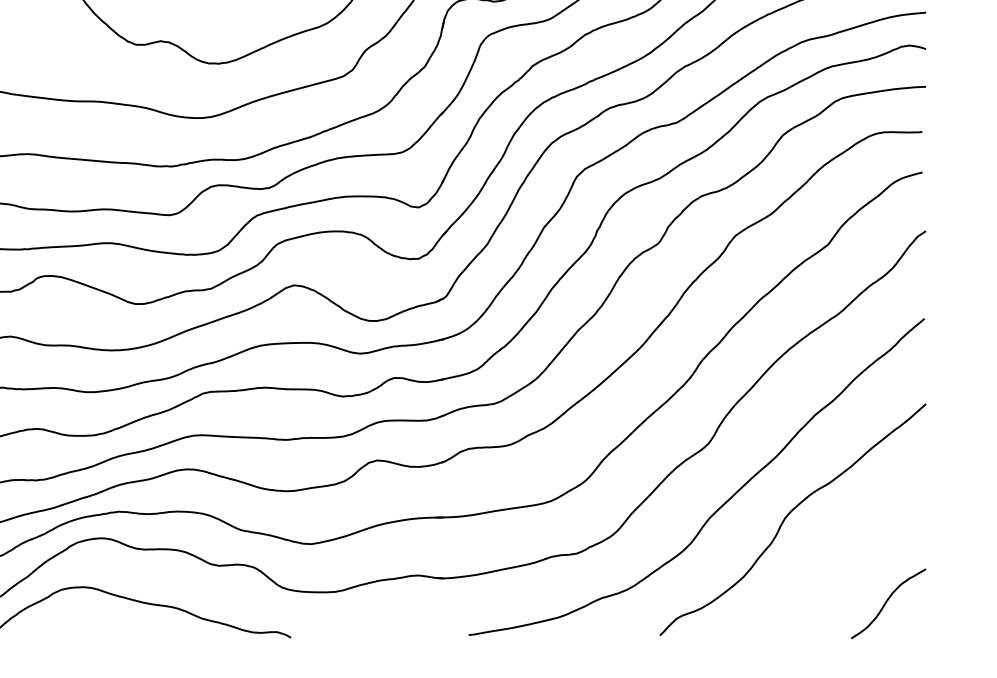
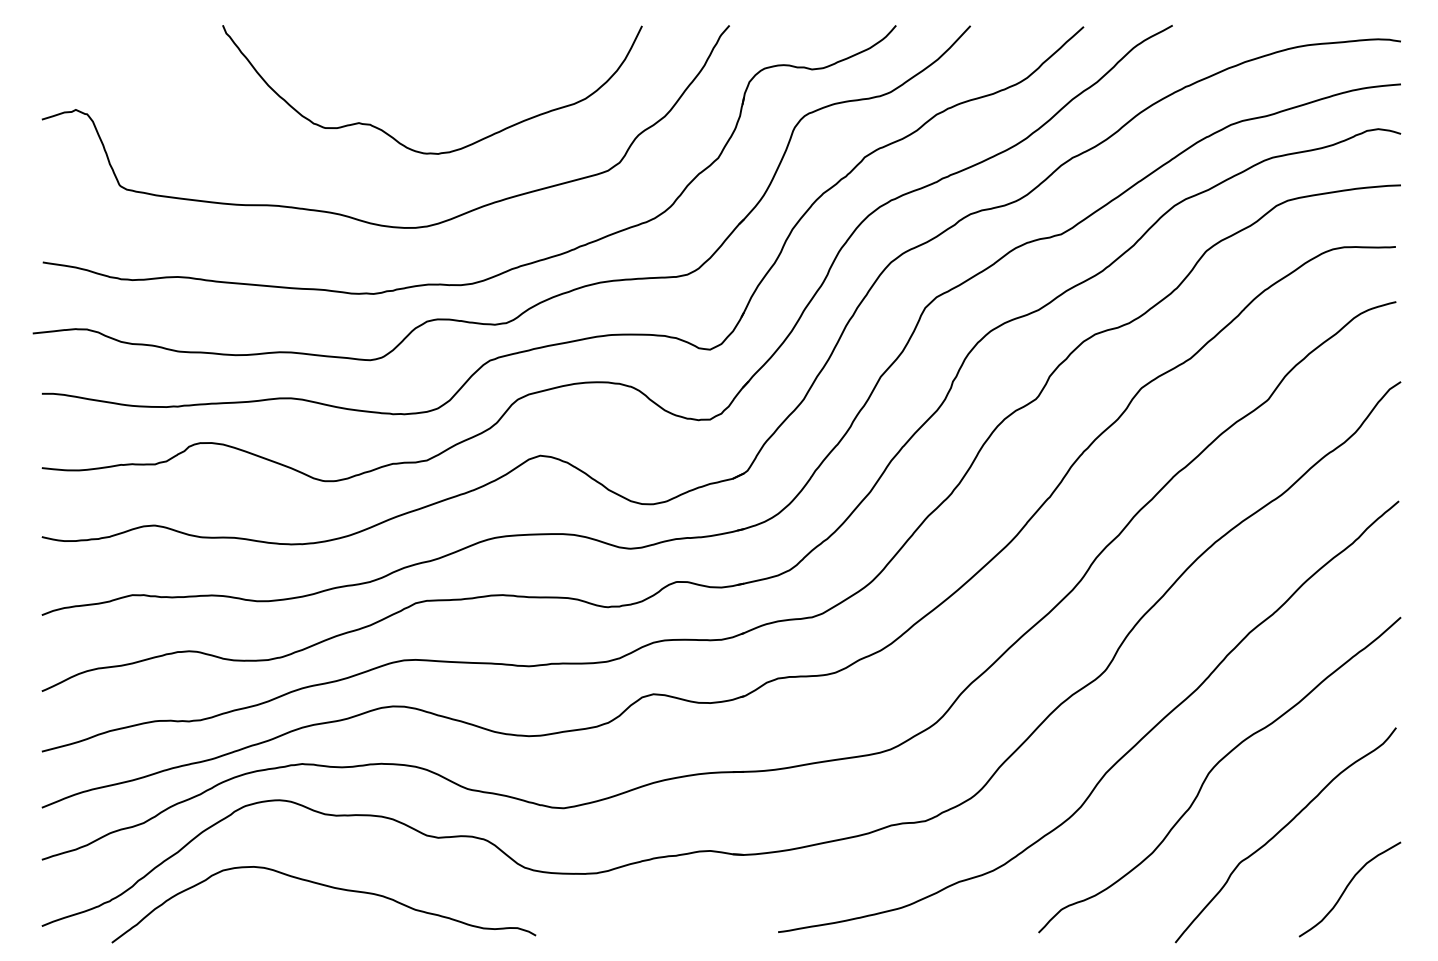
curve: (838, 561) -> (1281, 831), added

